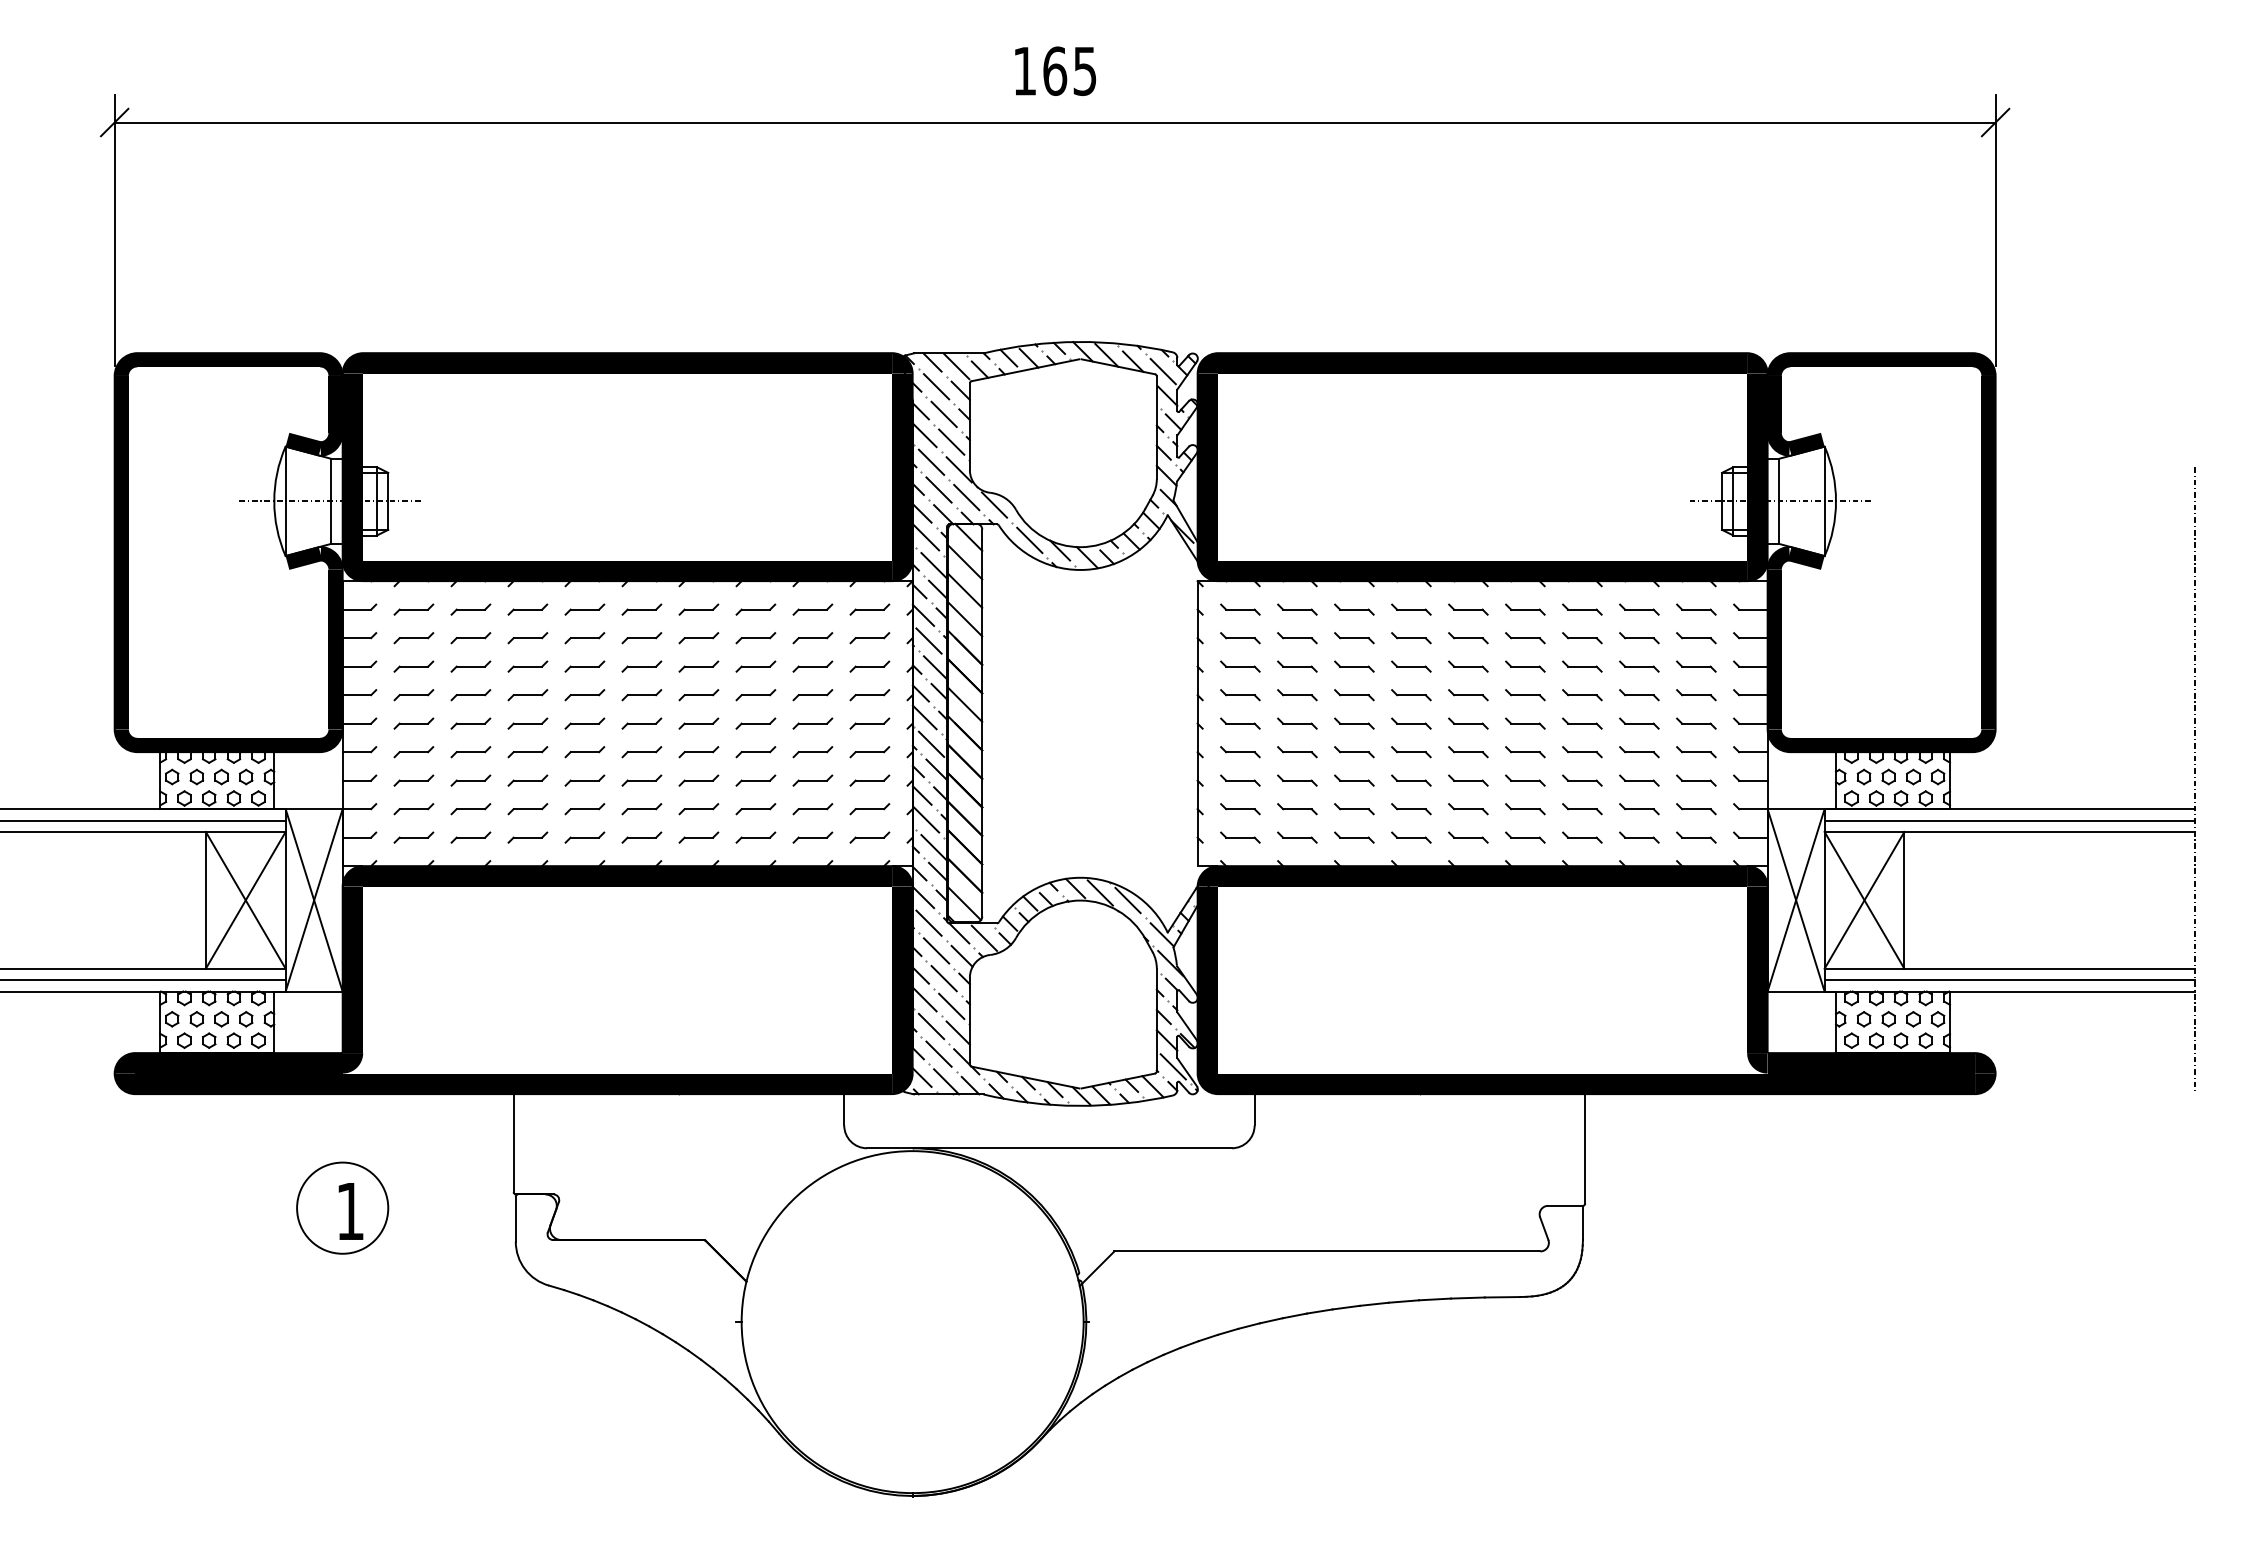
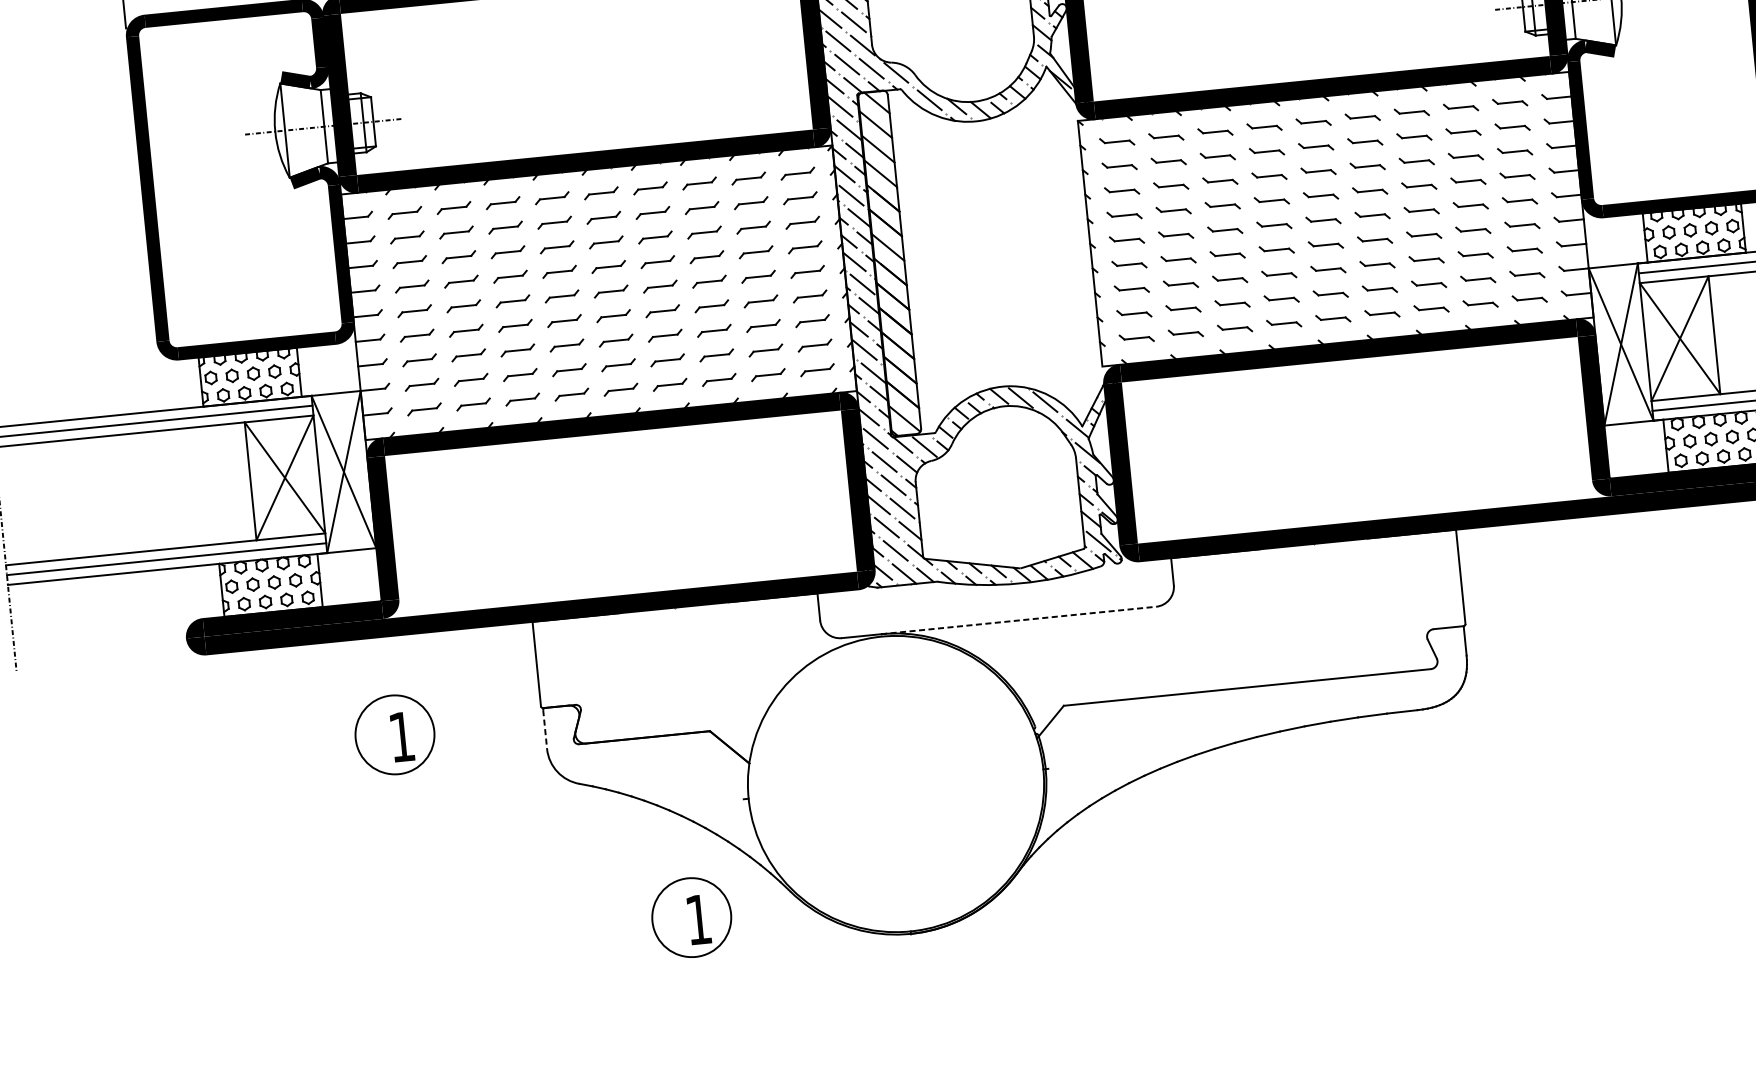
line: (1072, 1148) -> (1018, 620), solid -> dashed
line: (515, 1219) -> (544, 729), solid -> dashed
part: (662, 1451) -> (691, 917), added

